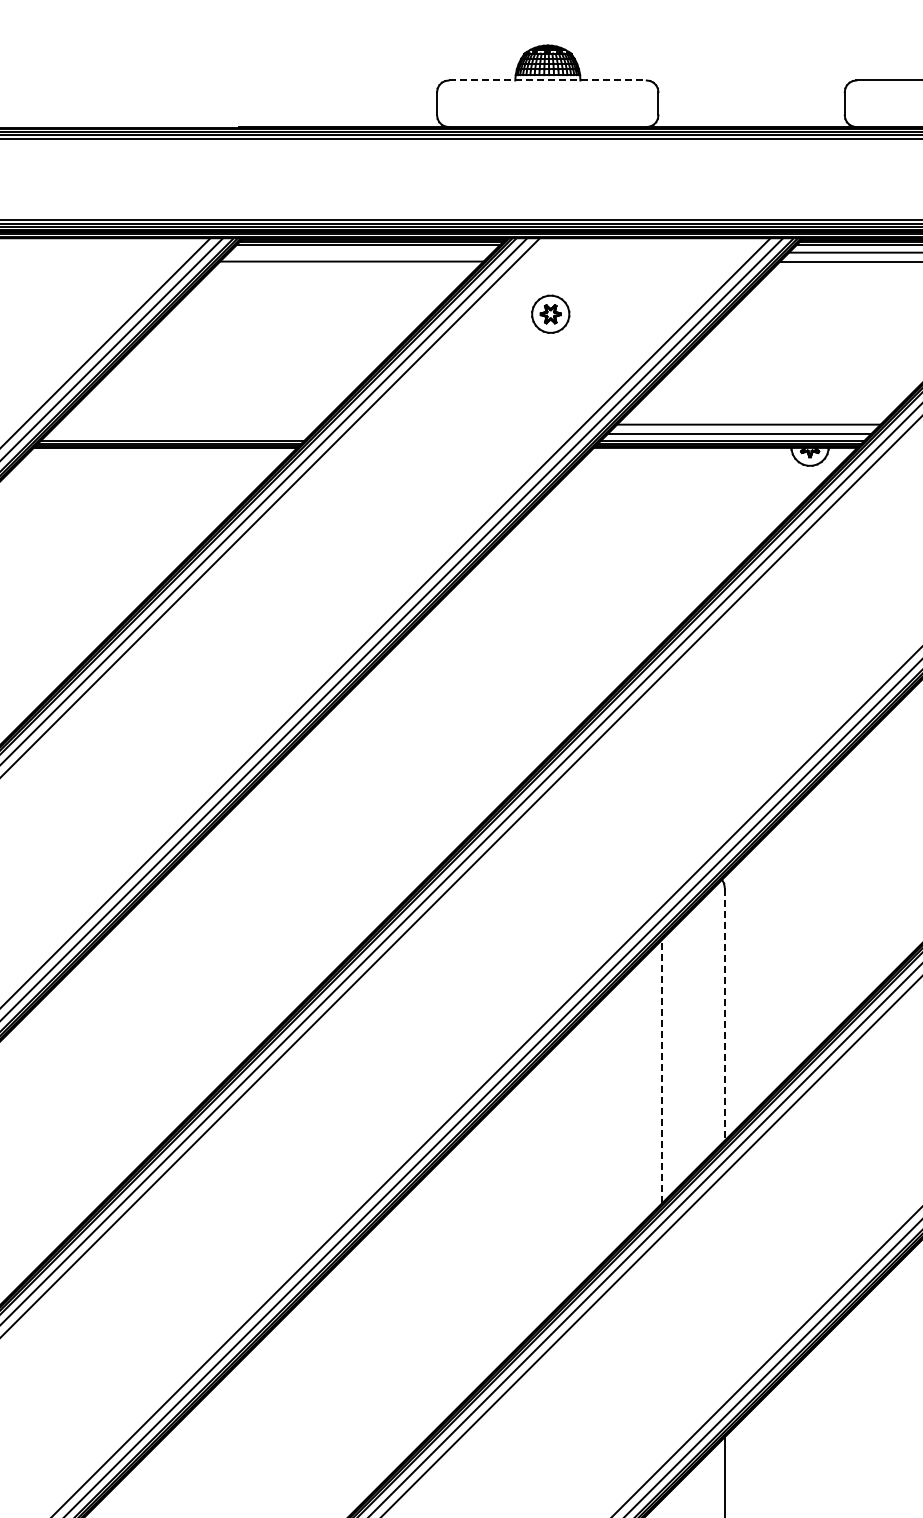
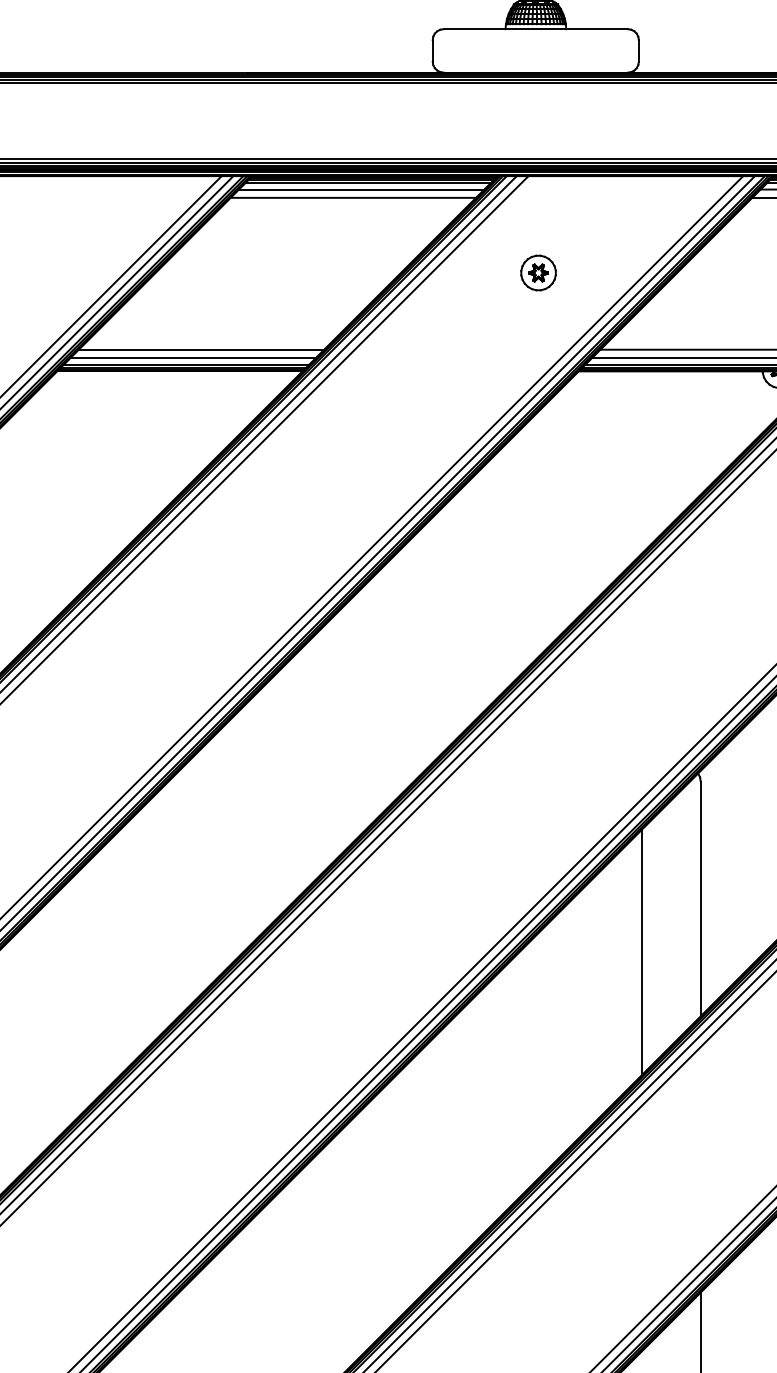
line: (548, 80) -> (536, 29), dashed -> solid
line: (360, 252) -> (361, 189), added
part: (550, 313) -> (538, 272), moved
line: (188, 424) -> (201, 349), added
line: (179, 433) -> (192, 357), added
line: (724, 1014) -> (700, 898), dashed -> solid
line: (662, 1071) -> (642, 952), dashed -> solid

